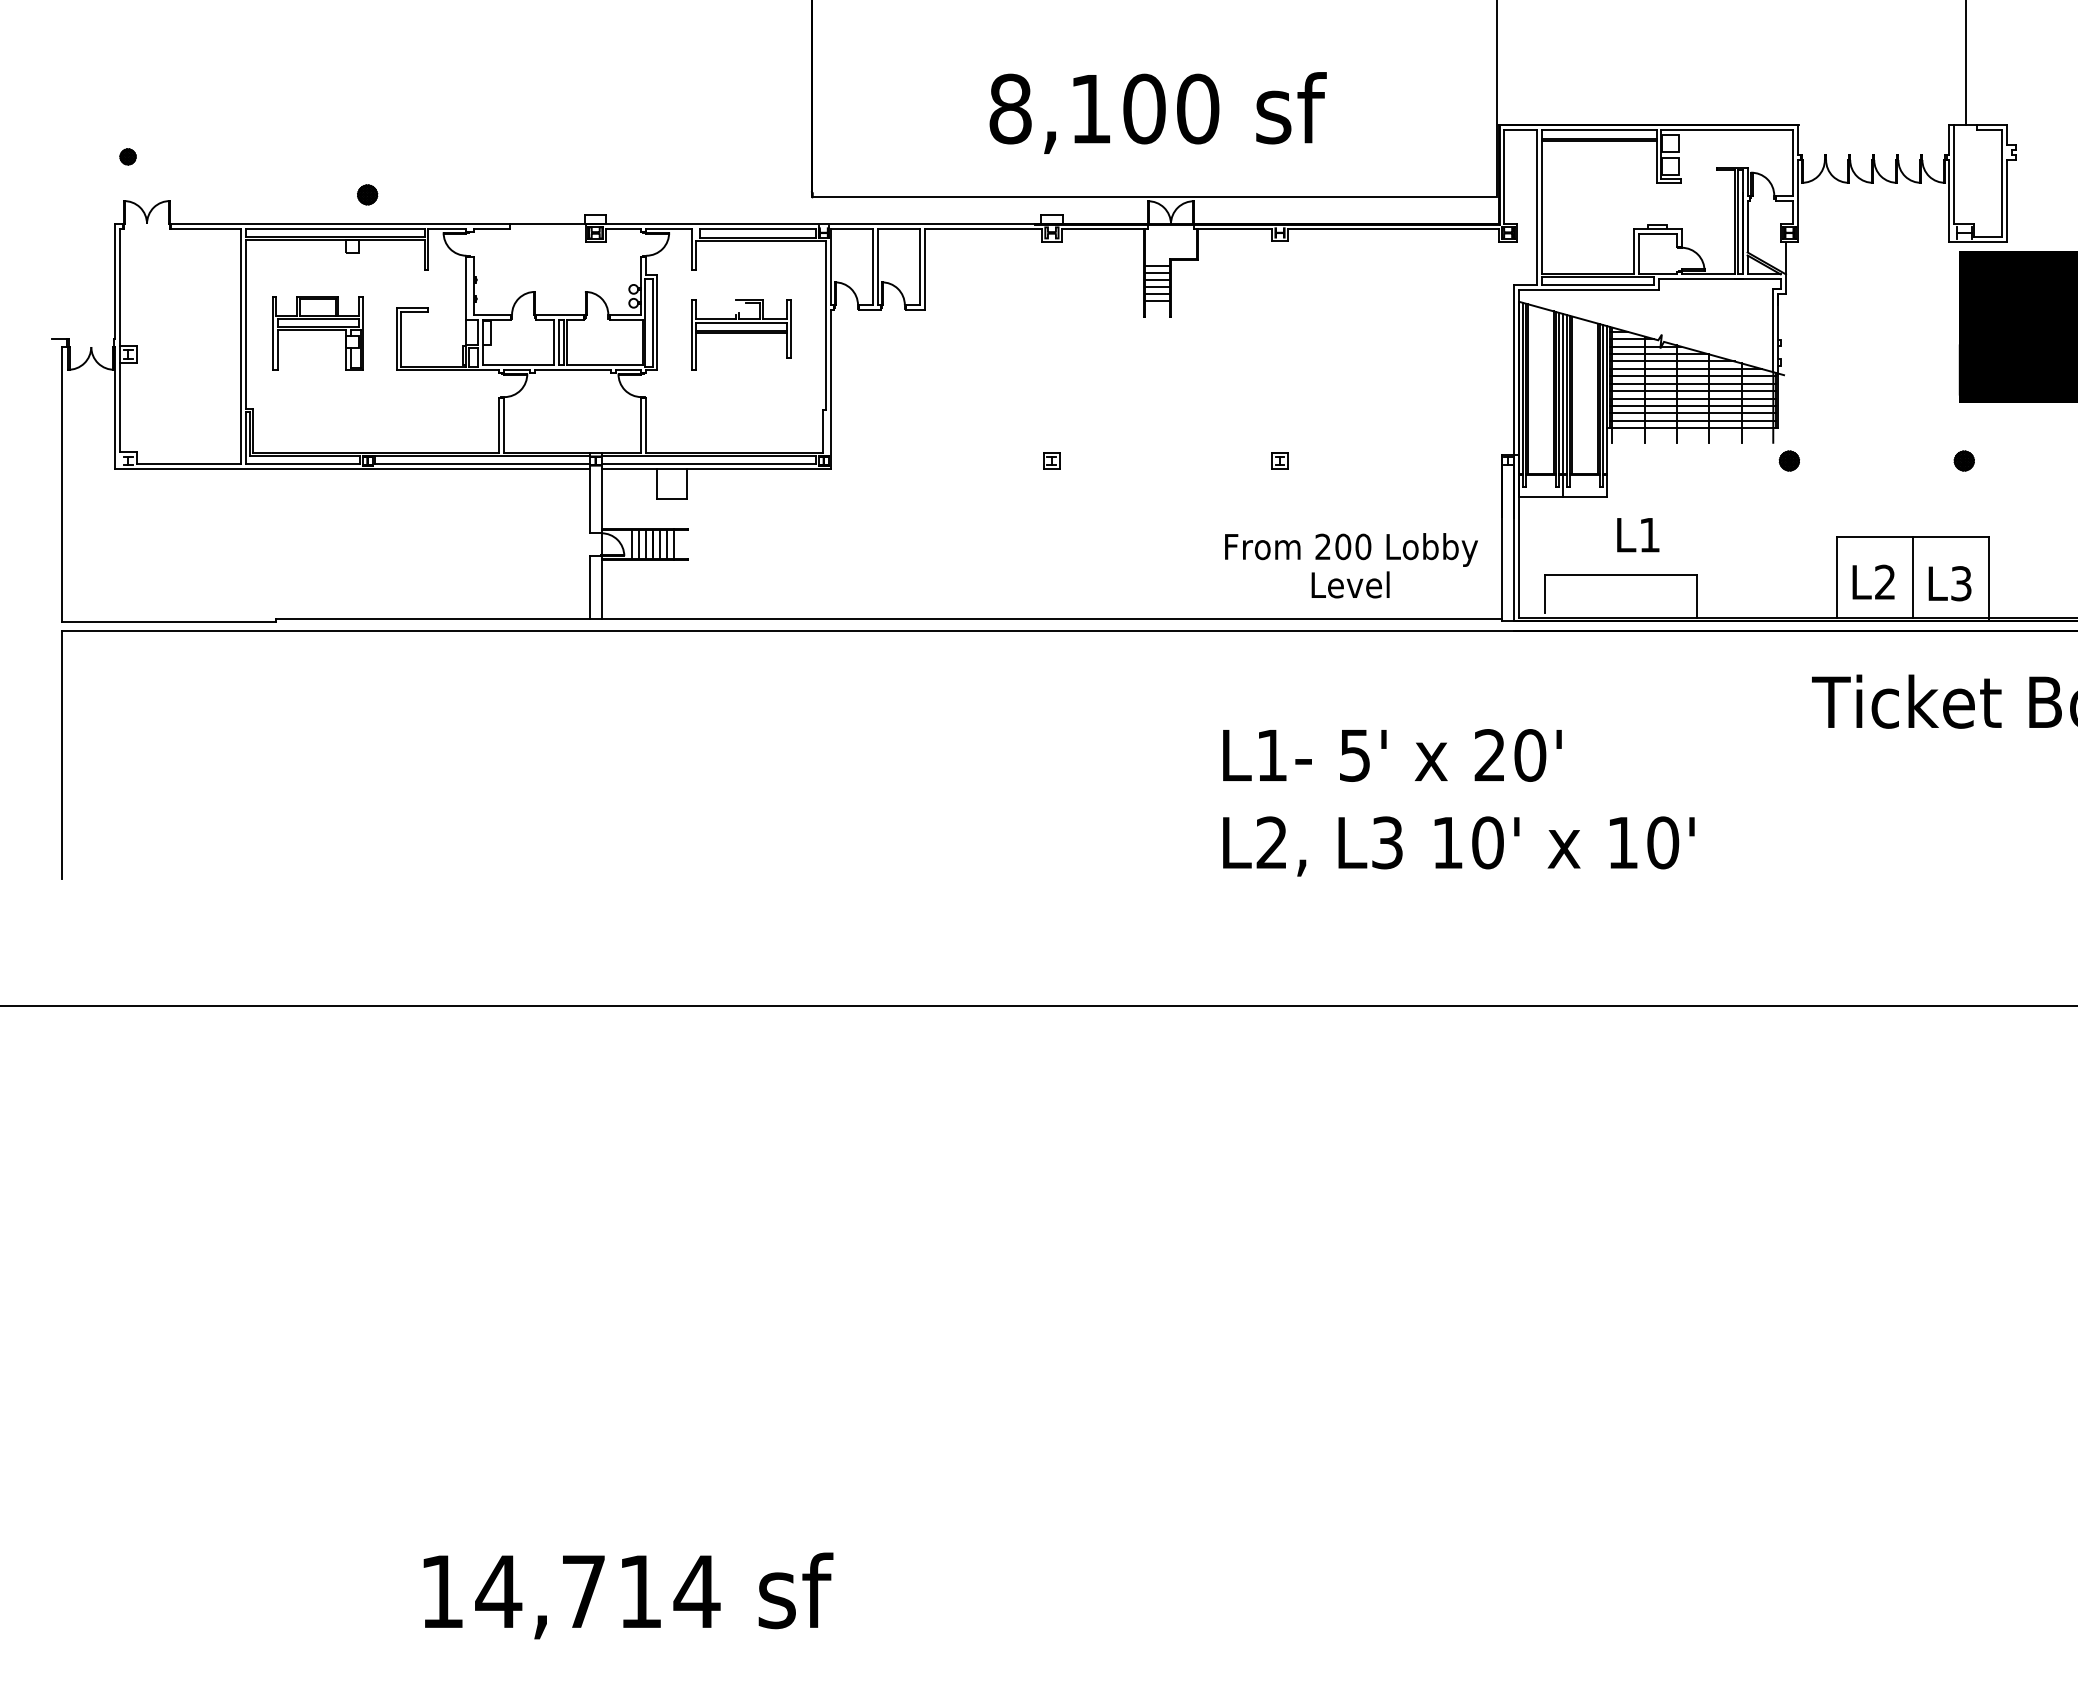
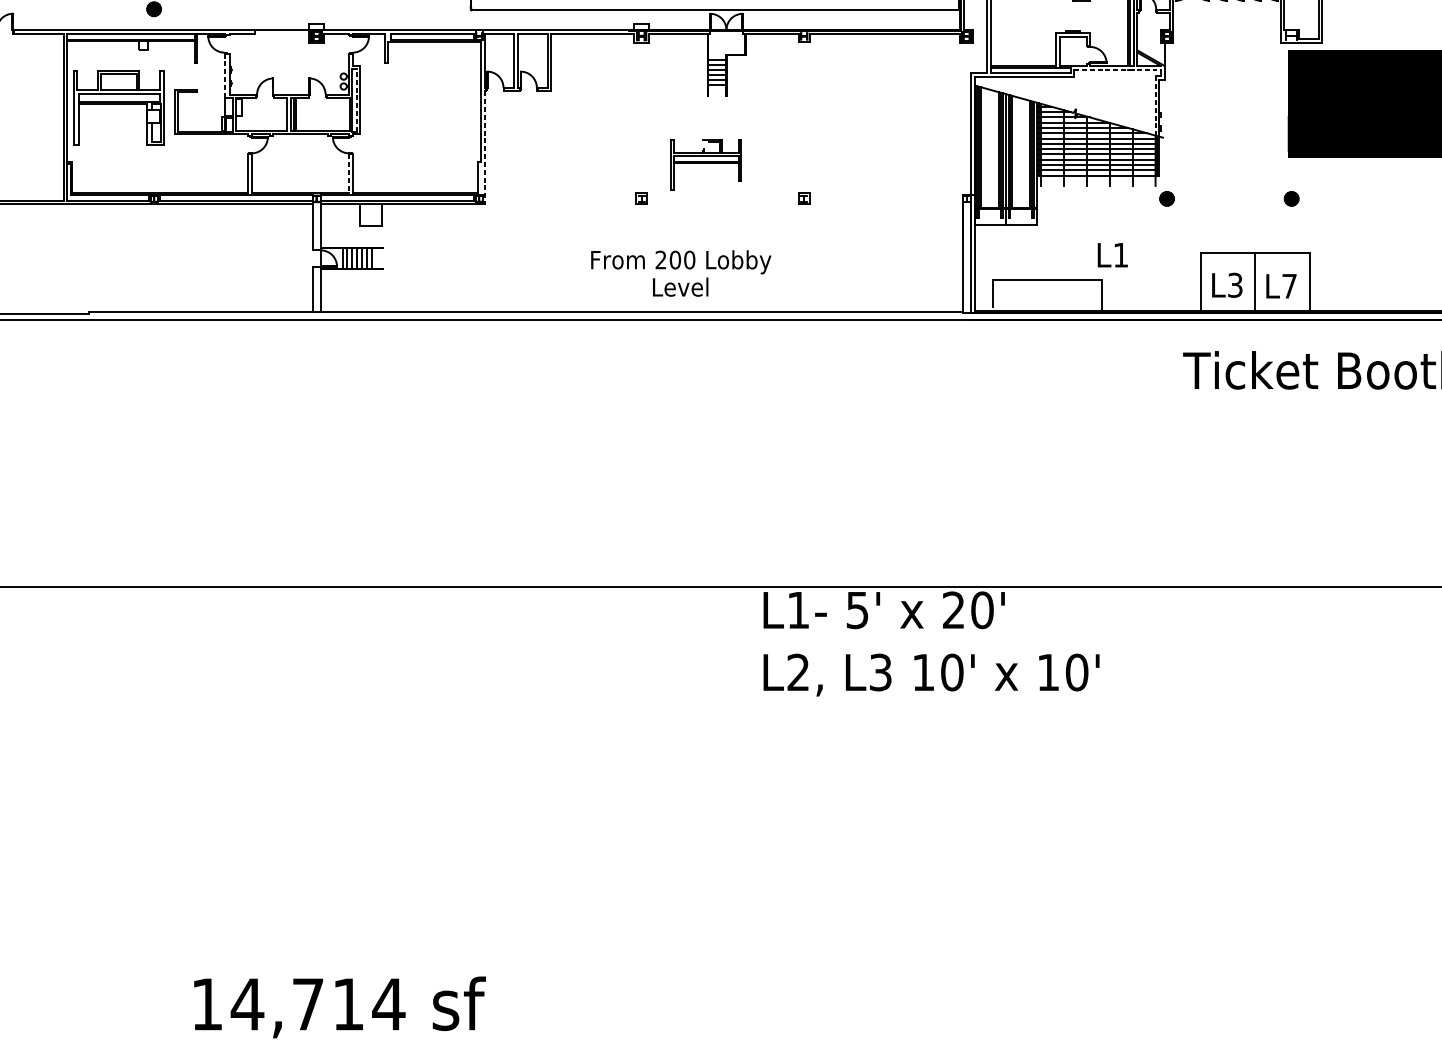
line: (1719, 279) -> (1117, 69), solid -> dashed
line: (466, 288) -> (224, 75), solid -> dashed
line: (652, 322) -> (357, 100), solid -> dashed
line: (1773, 330) -> (1155, 105), solid -> dashed
part: (317, 333) -> (118, 108), size x1.4
part: (741, 334) -> (706, 164), moved
line: (831, 389) -> (484, 147), solid -> dashed
line: (641, 426) -> (349, 174), solid -> dashed
text: (1638, 535) -> (1112, 255), moved
text: (1351, 565) -> (681, 273), moved
text: (1885, 581) -> (1235, 284), L2 -> L3
text: (1961, 583) -> (1289, 286), L3 -> L7
text: (1458, 802) -> (931, 643), moved

